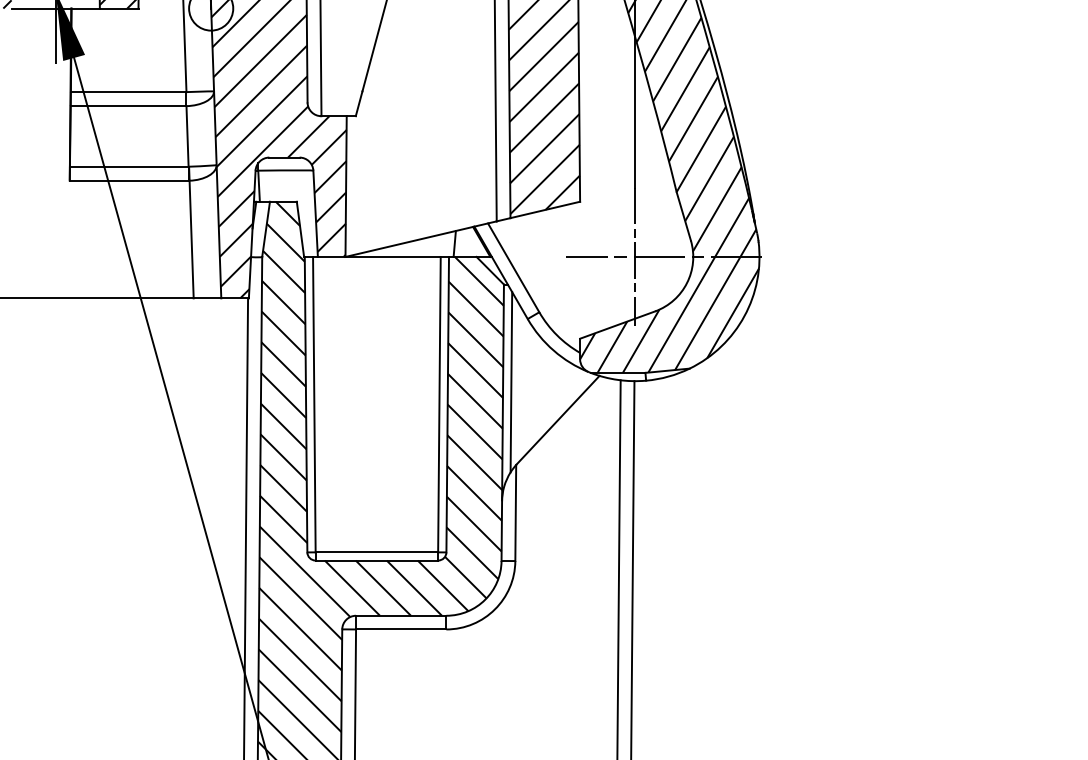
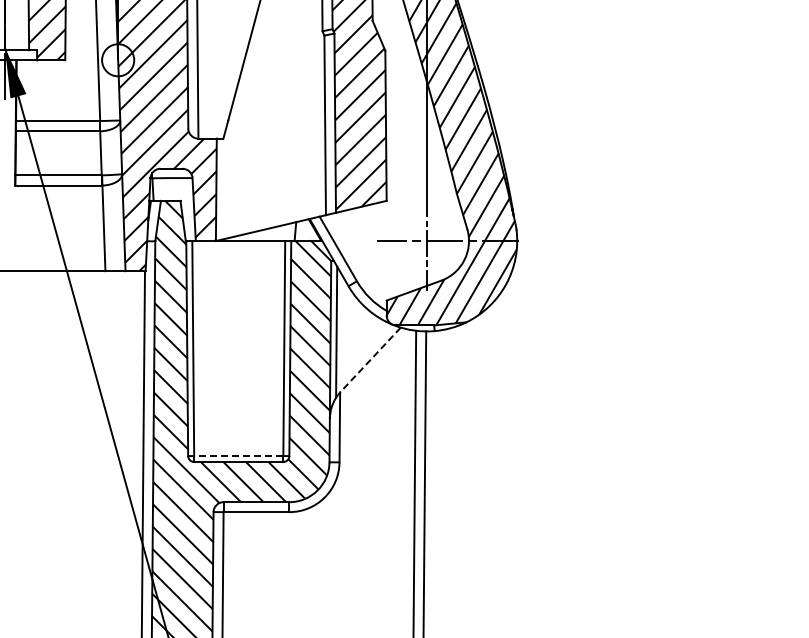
line: (557, 419) -> (370, 359), solid -> dashed
line: (376, 552) -> (238, 456), solid -> dashed

